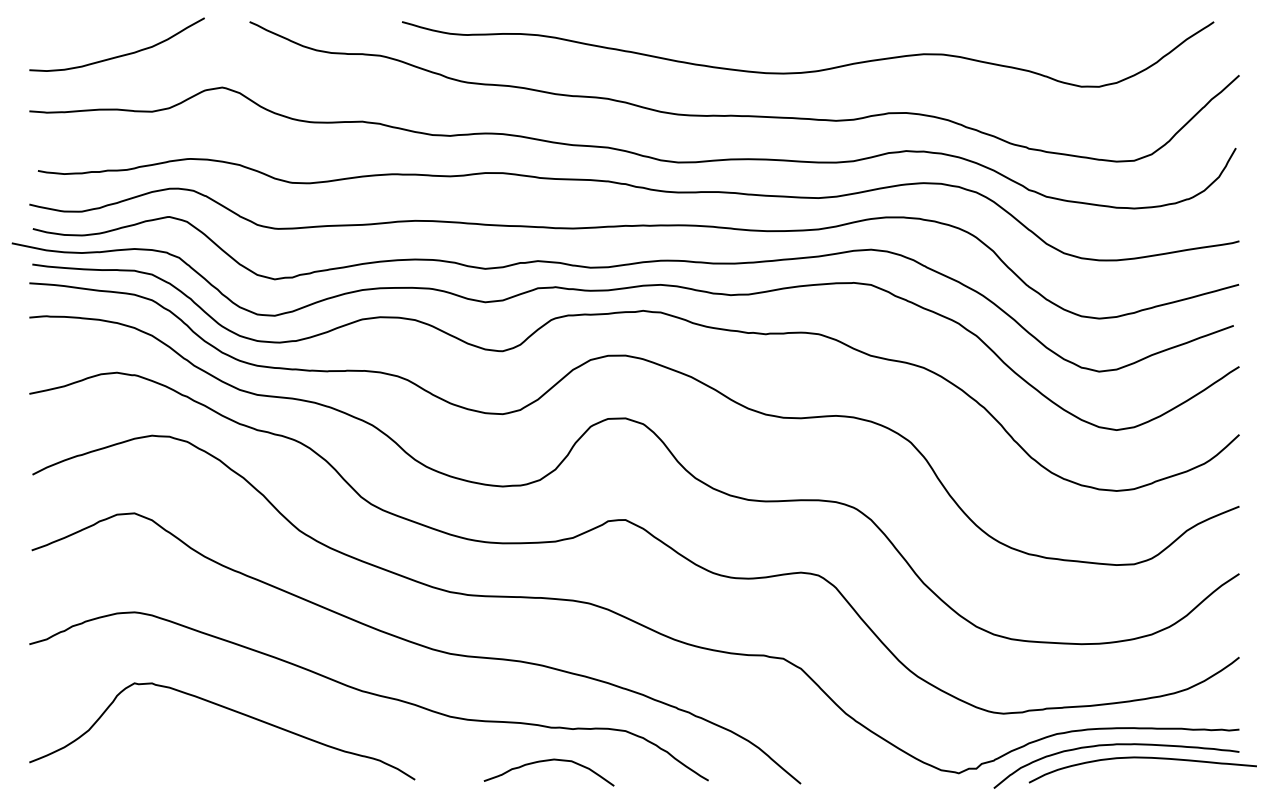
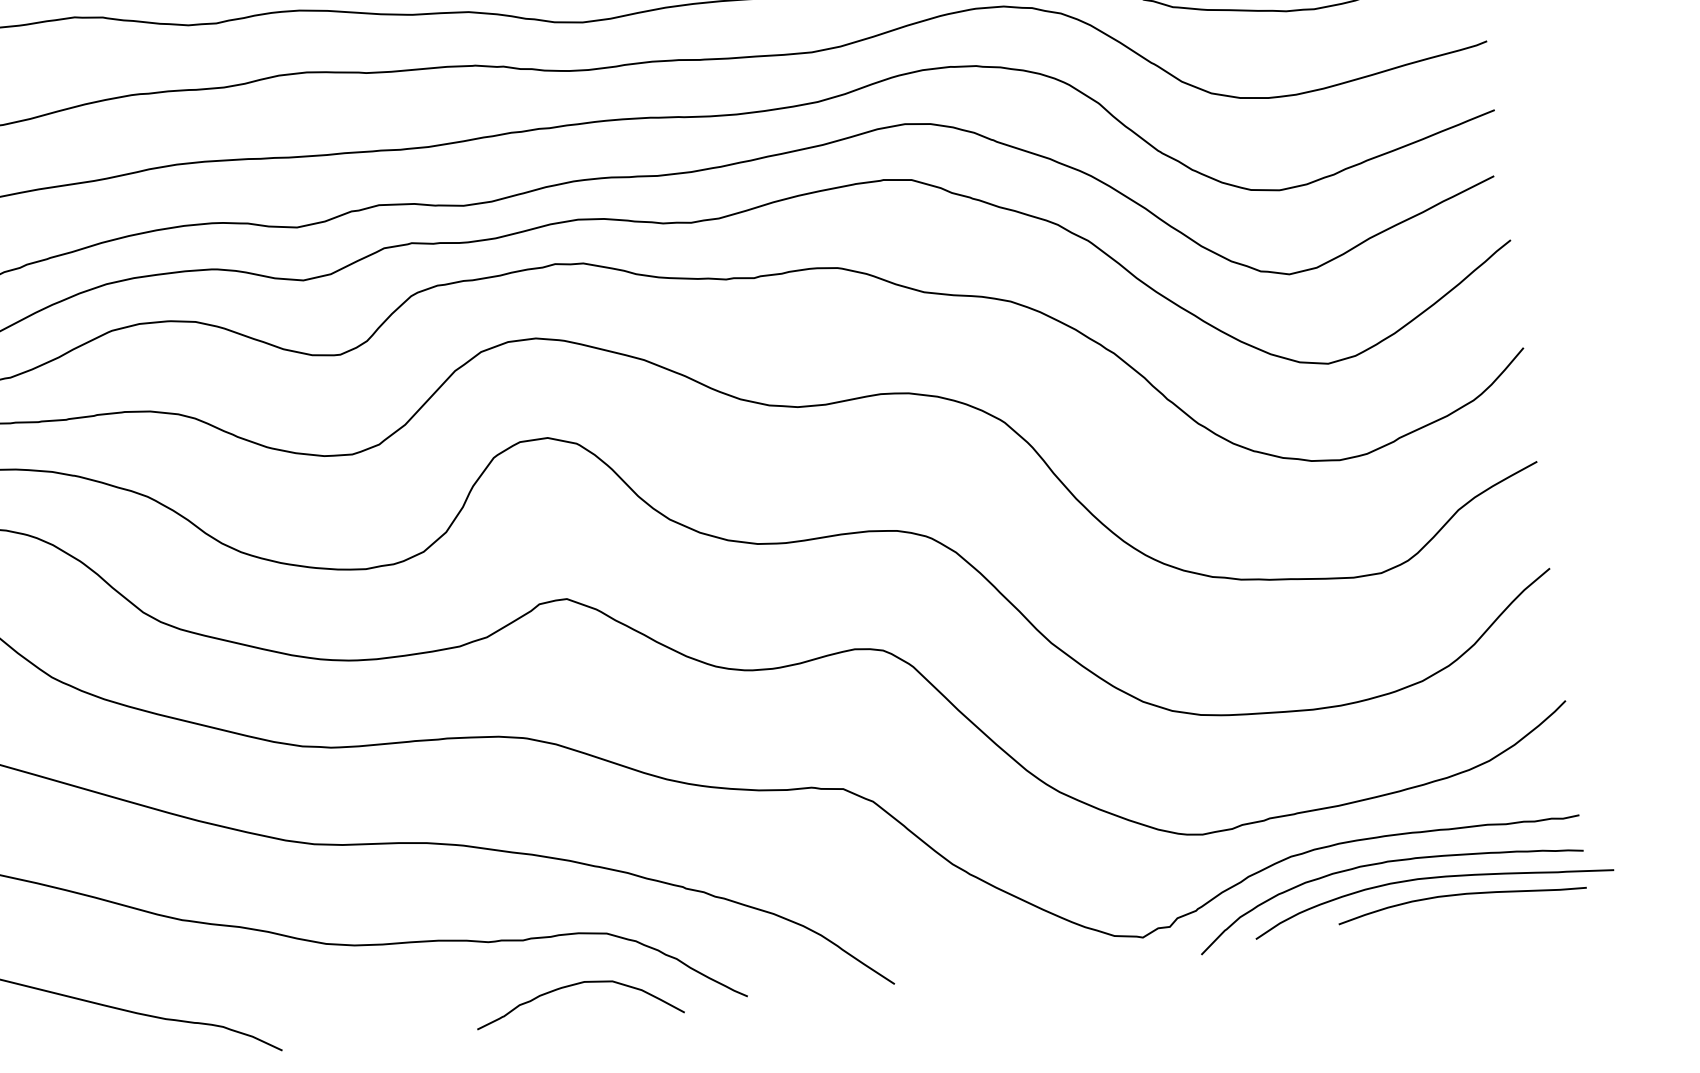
curve: (548, 761) -> (575, 986), moved
curve: (1159, 770) -> (1460, 895), added

